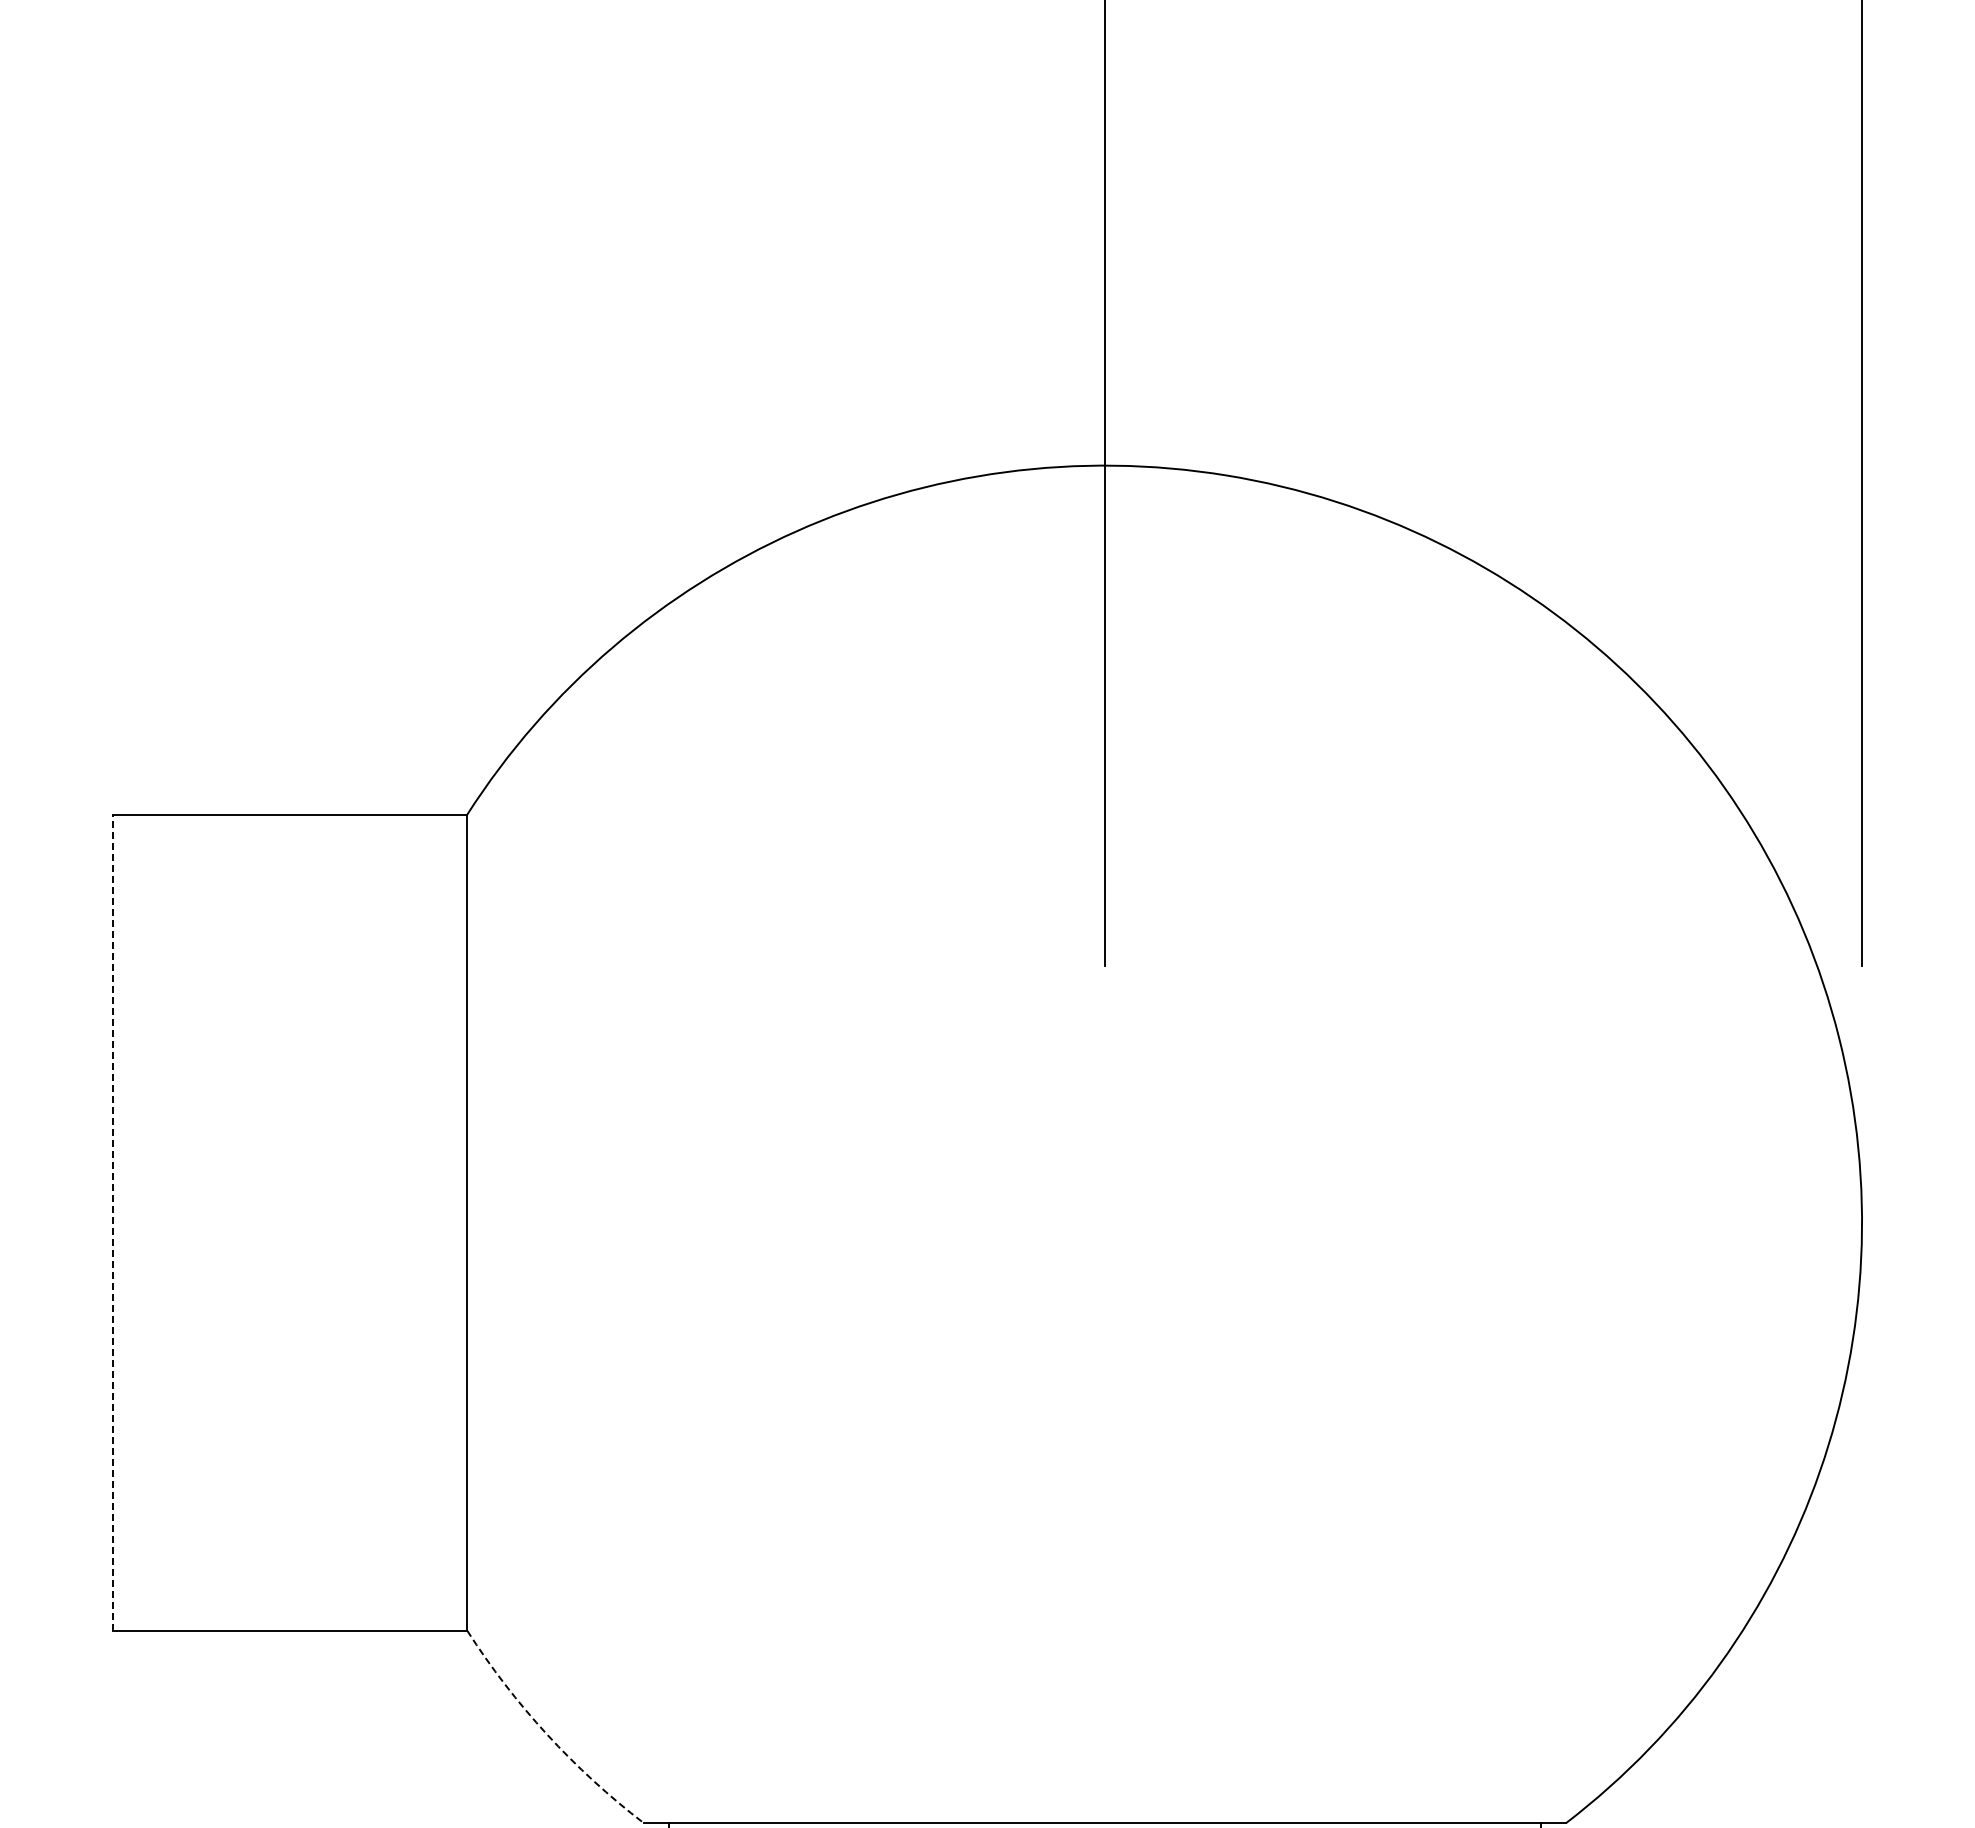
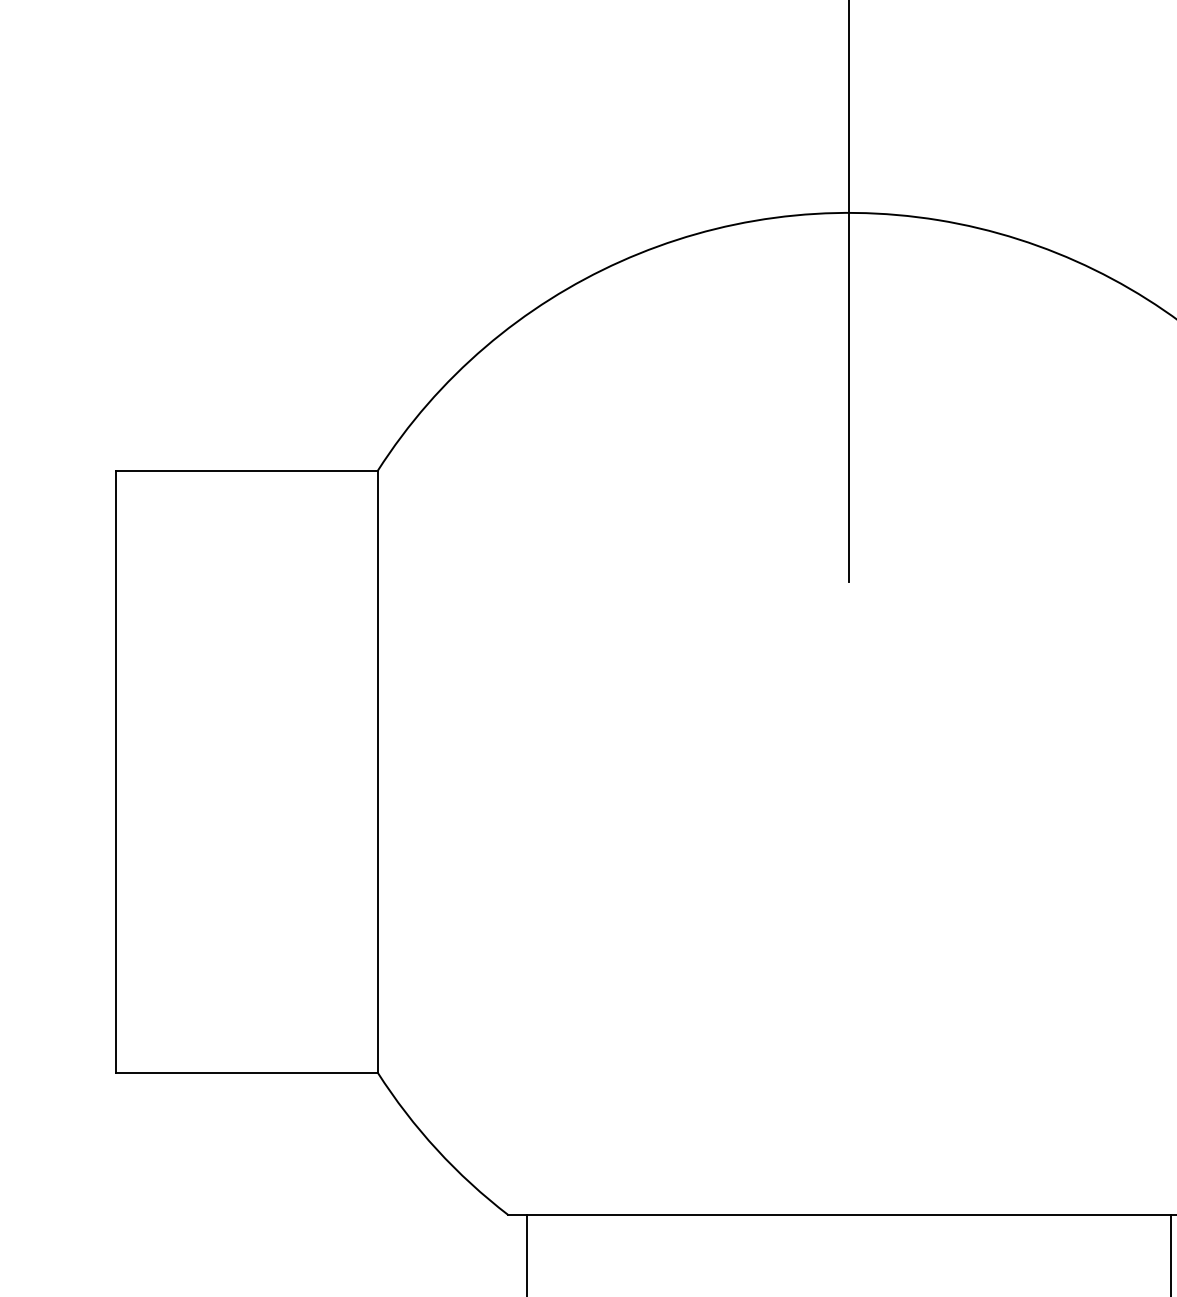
line: (113, 1222) -> (116, 771), dashed -> solid
arc: (547, 1734) -> (437, 1149), dashed -> solid

